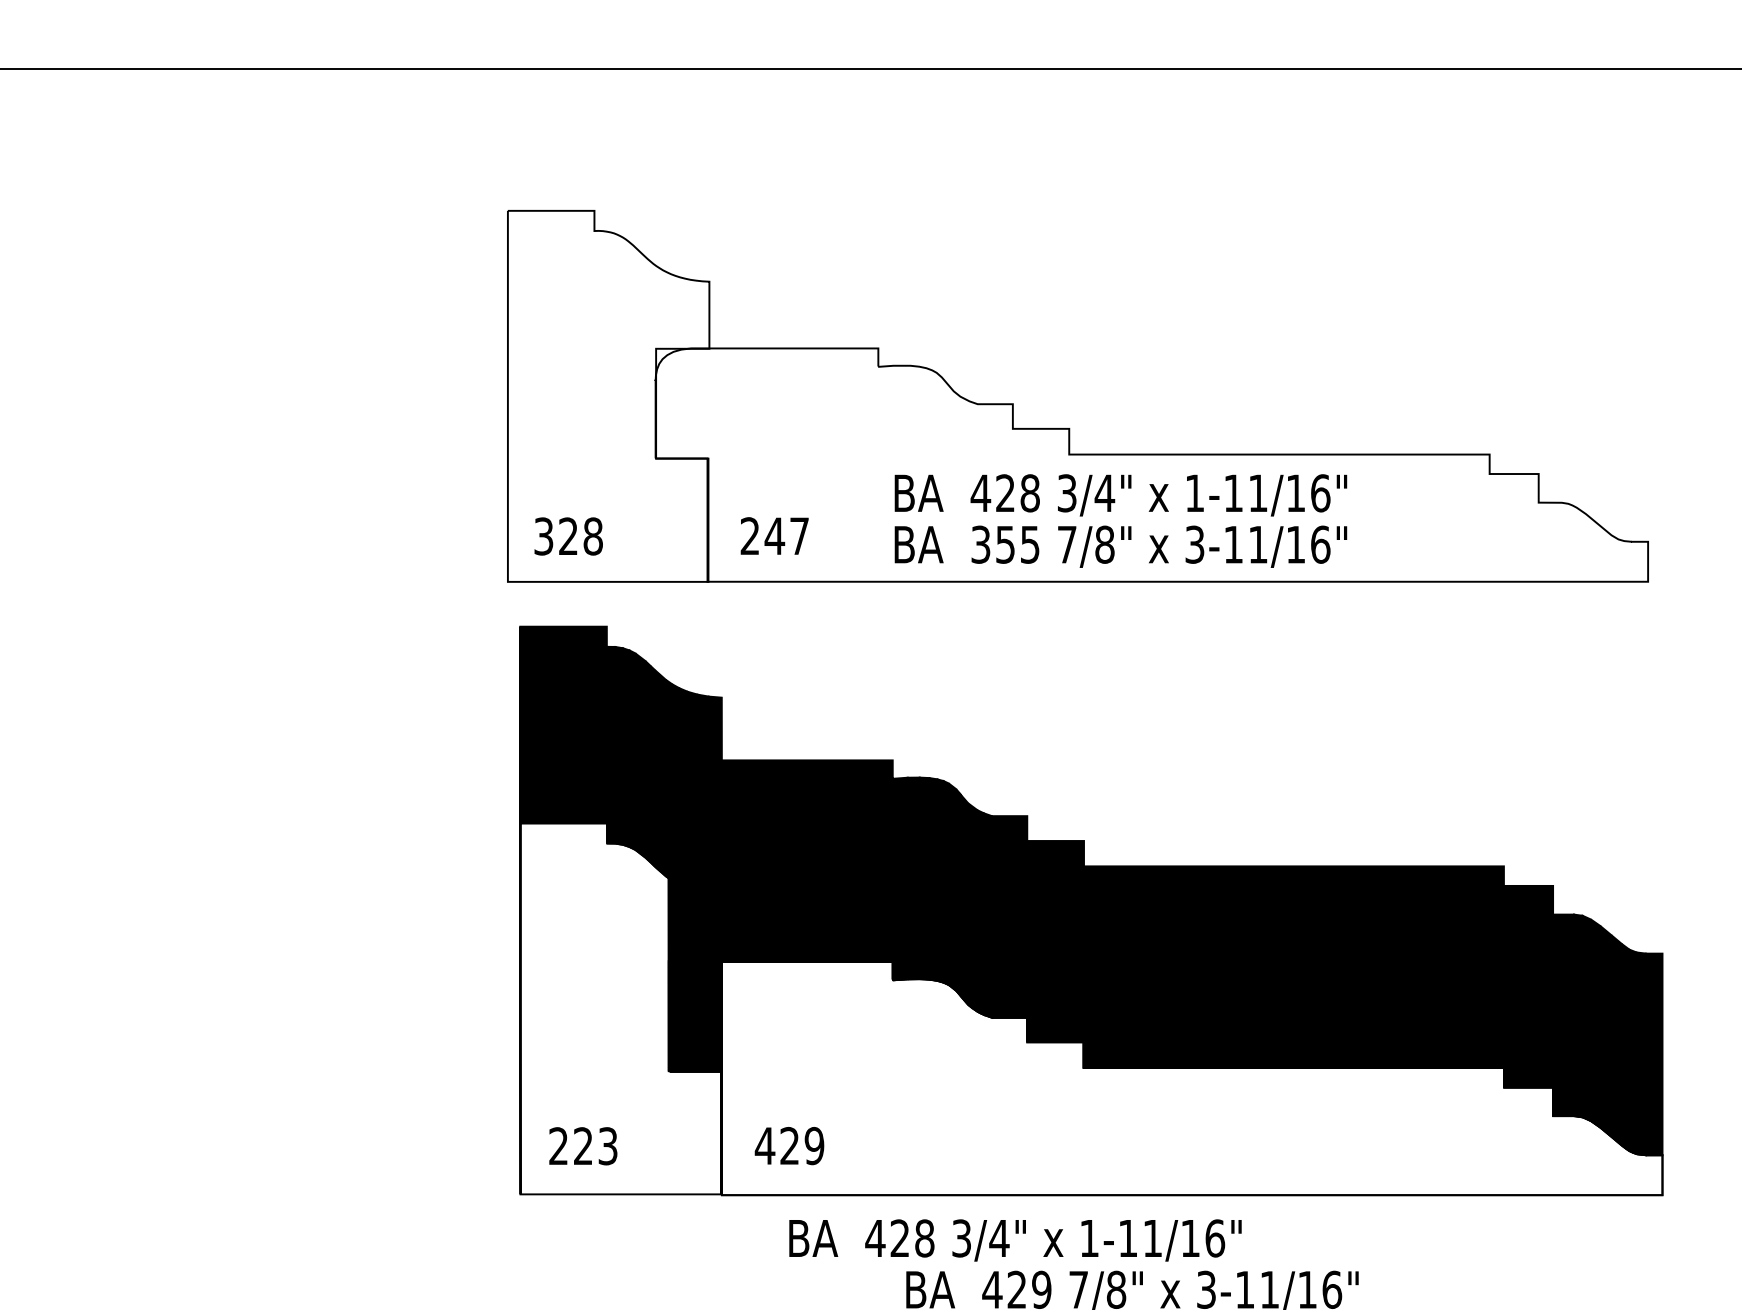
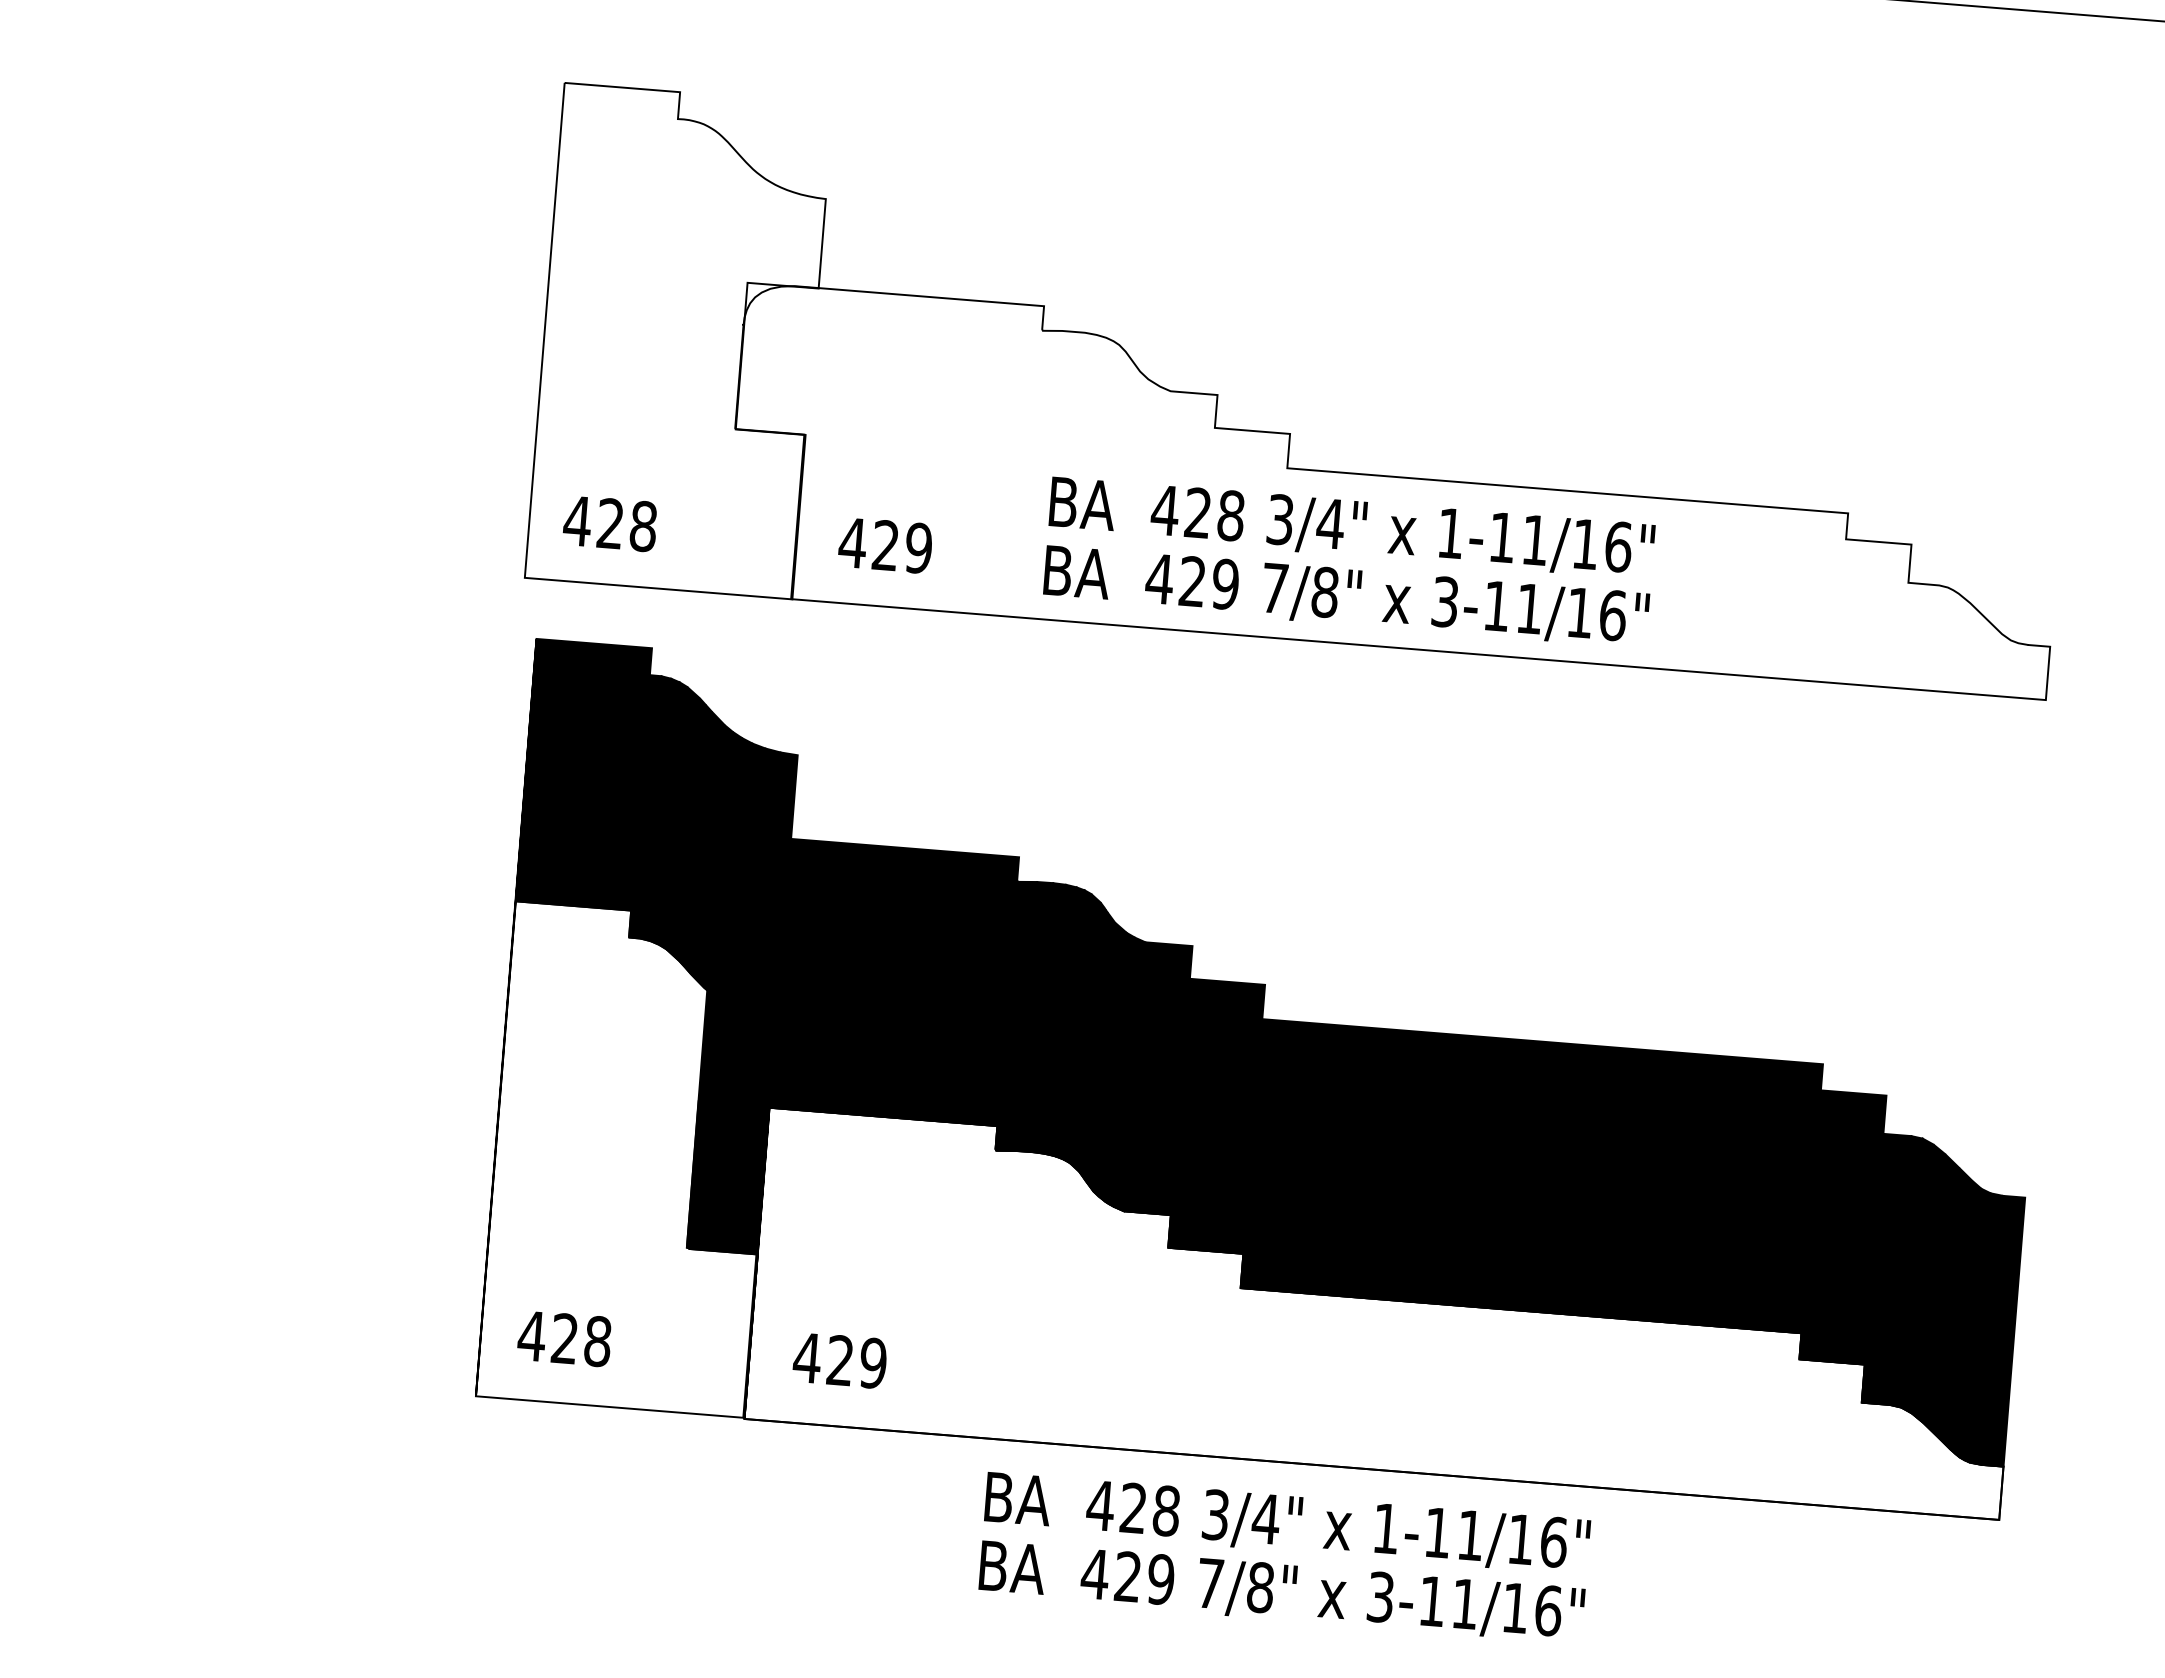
text: (543, 536) -> (577, 521), 328 -> 428
text: (774, 536) -> (885, 545), 247 -> 429
text: (1004, 544) -> (1191, 581), 355 -> 429
text: (582, 1146) -> (563, 1339), 223 -> 428
text: (1015, 1240) -> (1287, 1523), moved

